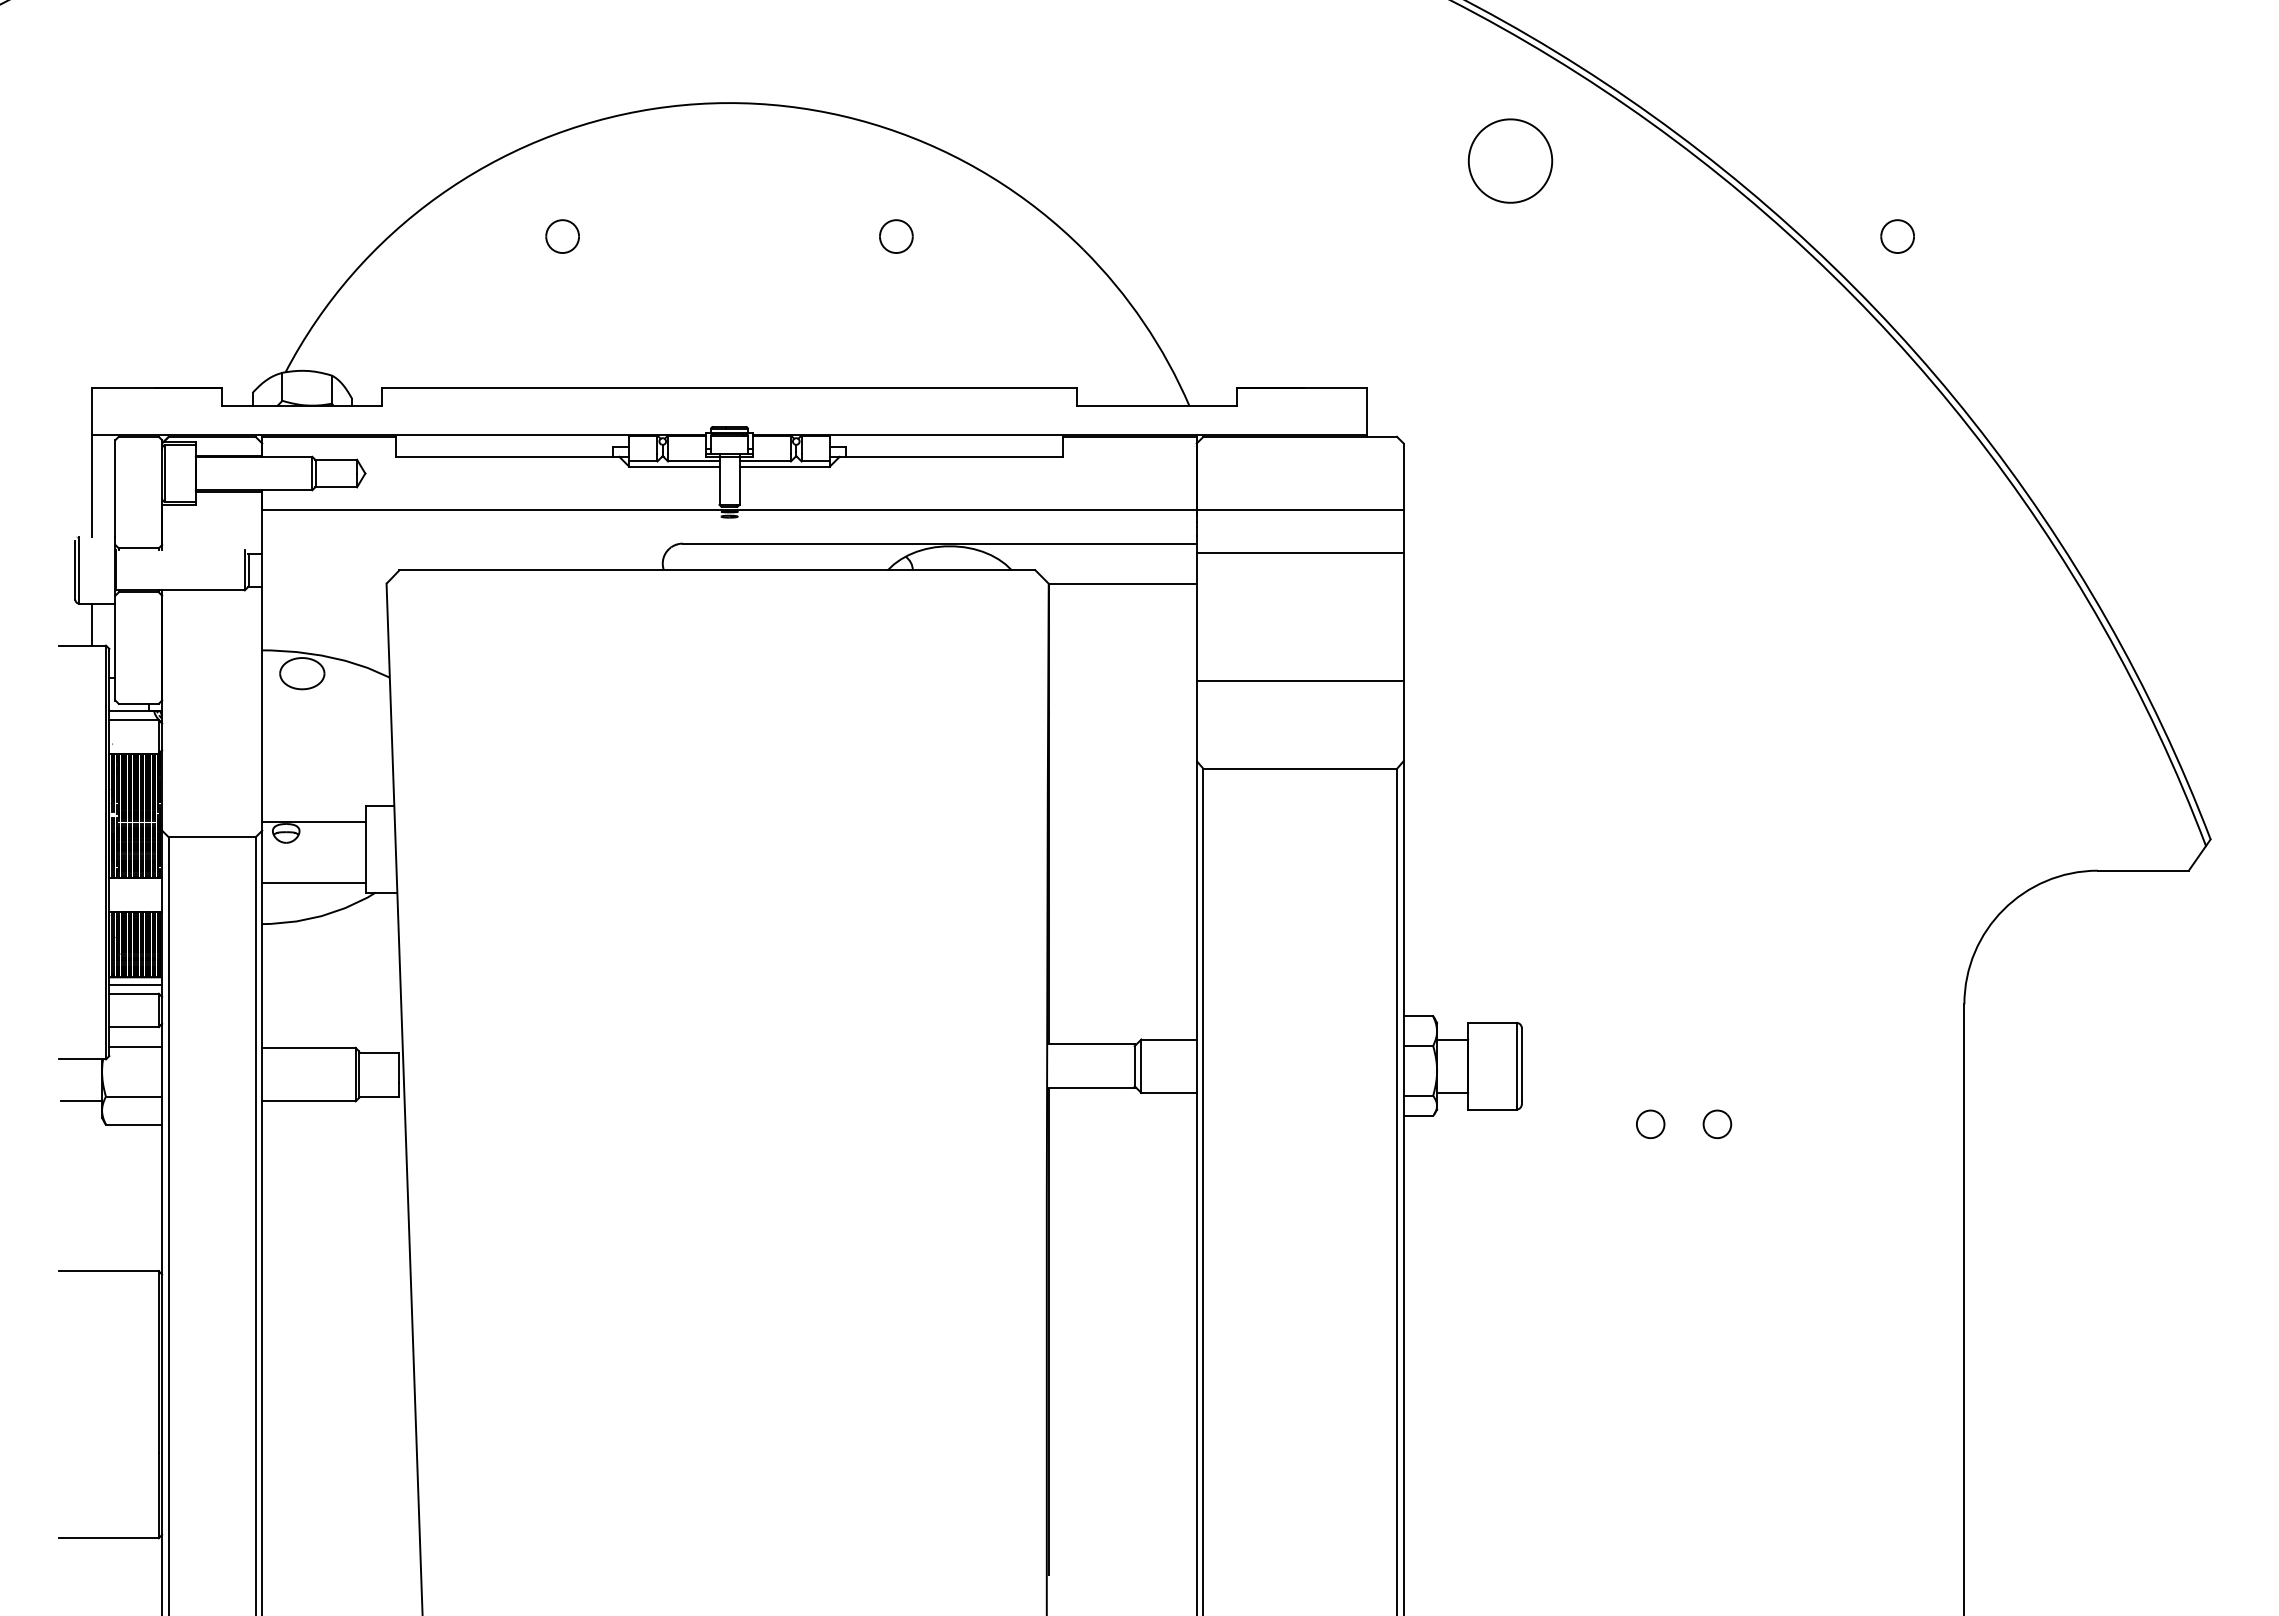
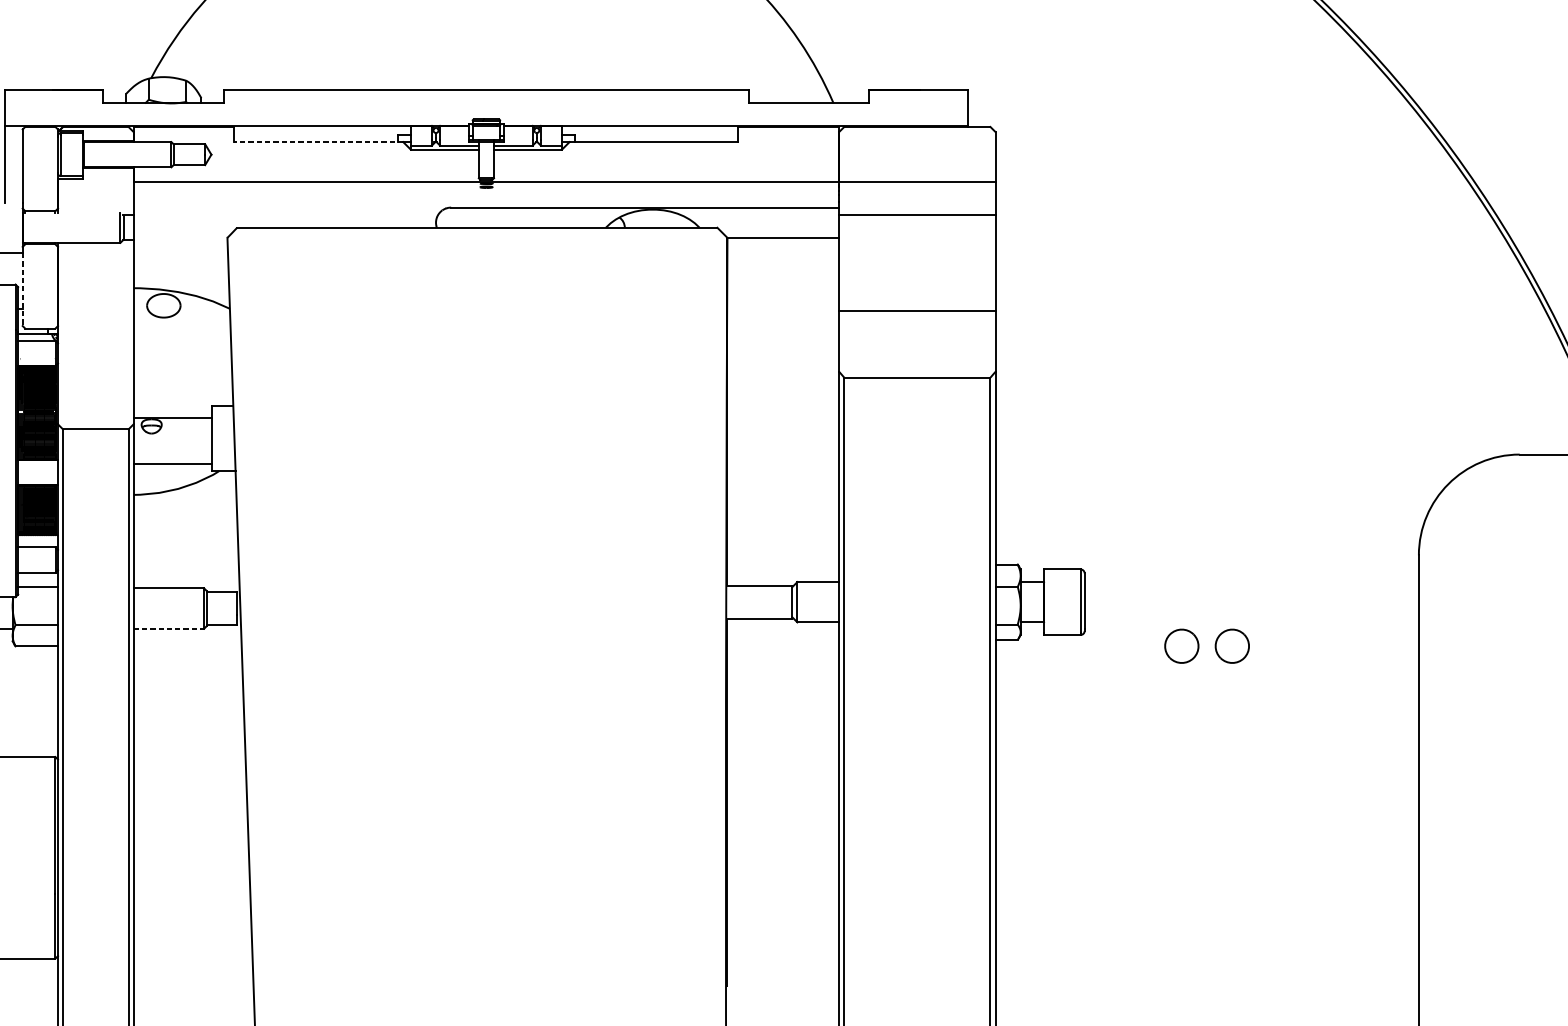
line: (507, 456) -> (318, 141), solid -> dashed
line: (92, 624) -> (5, 268), removed
line: (115, 652) -> (22, 289), solid -> dashed
line: (135, 984) -> (37, 540), removed
line: (309, 1101) -> (169, 628), solid -> dashed
part: (1650, 1123) -> (1181, 645), size x1.6
part: (1717, 1123) -> (1232, 645), size x1.6

